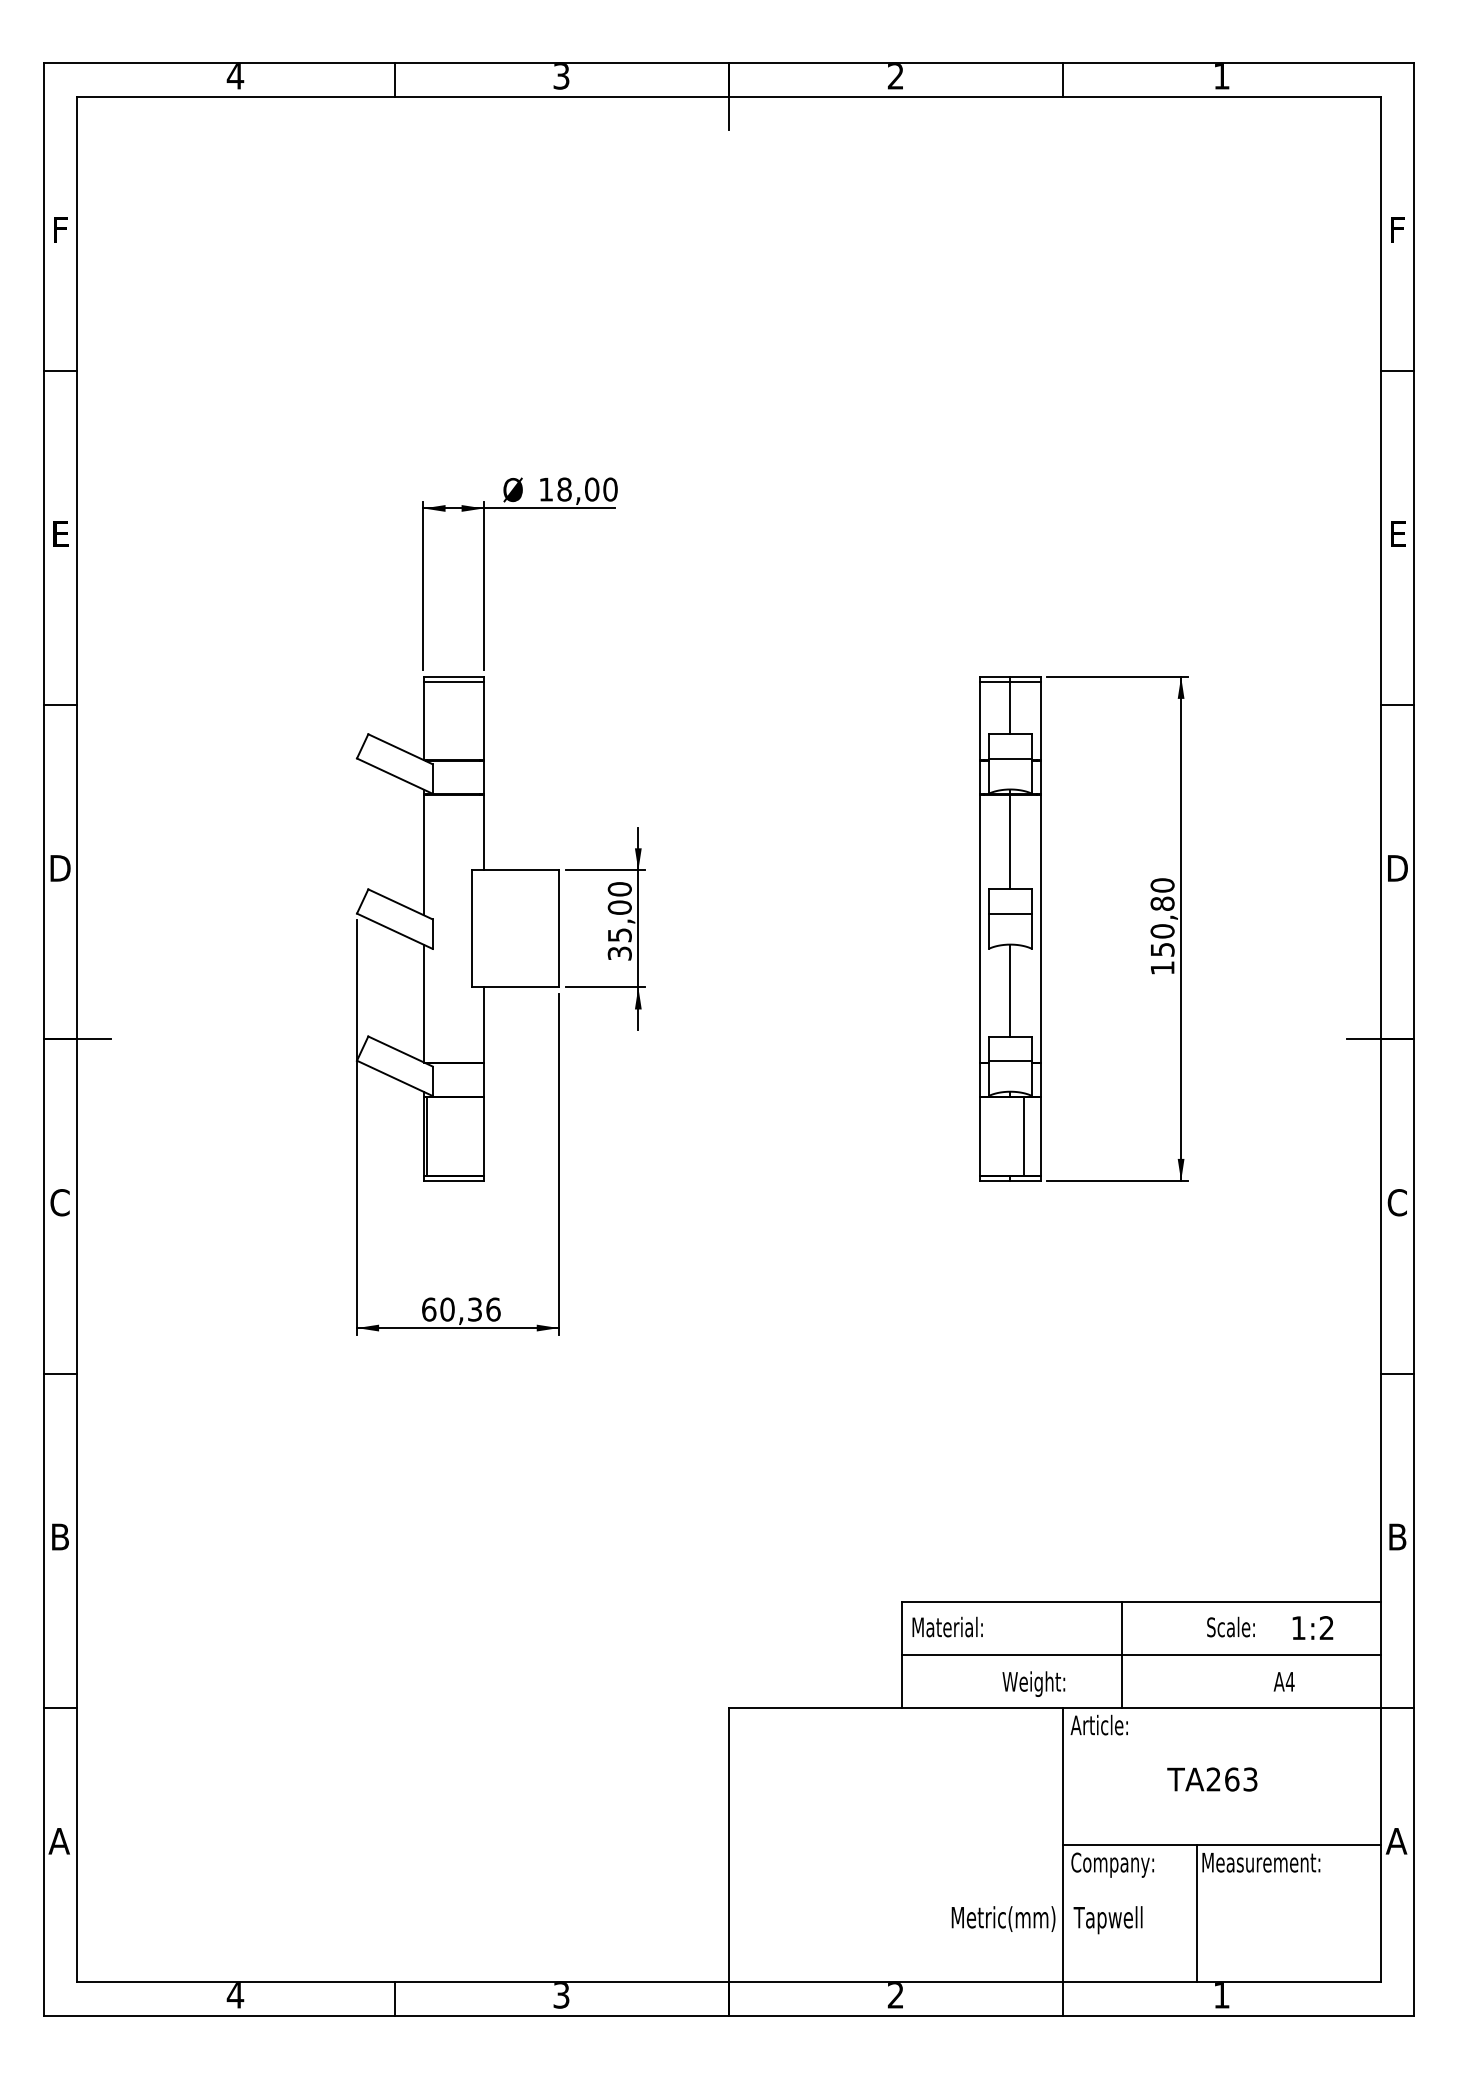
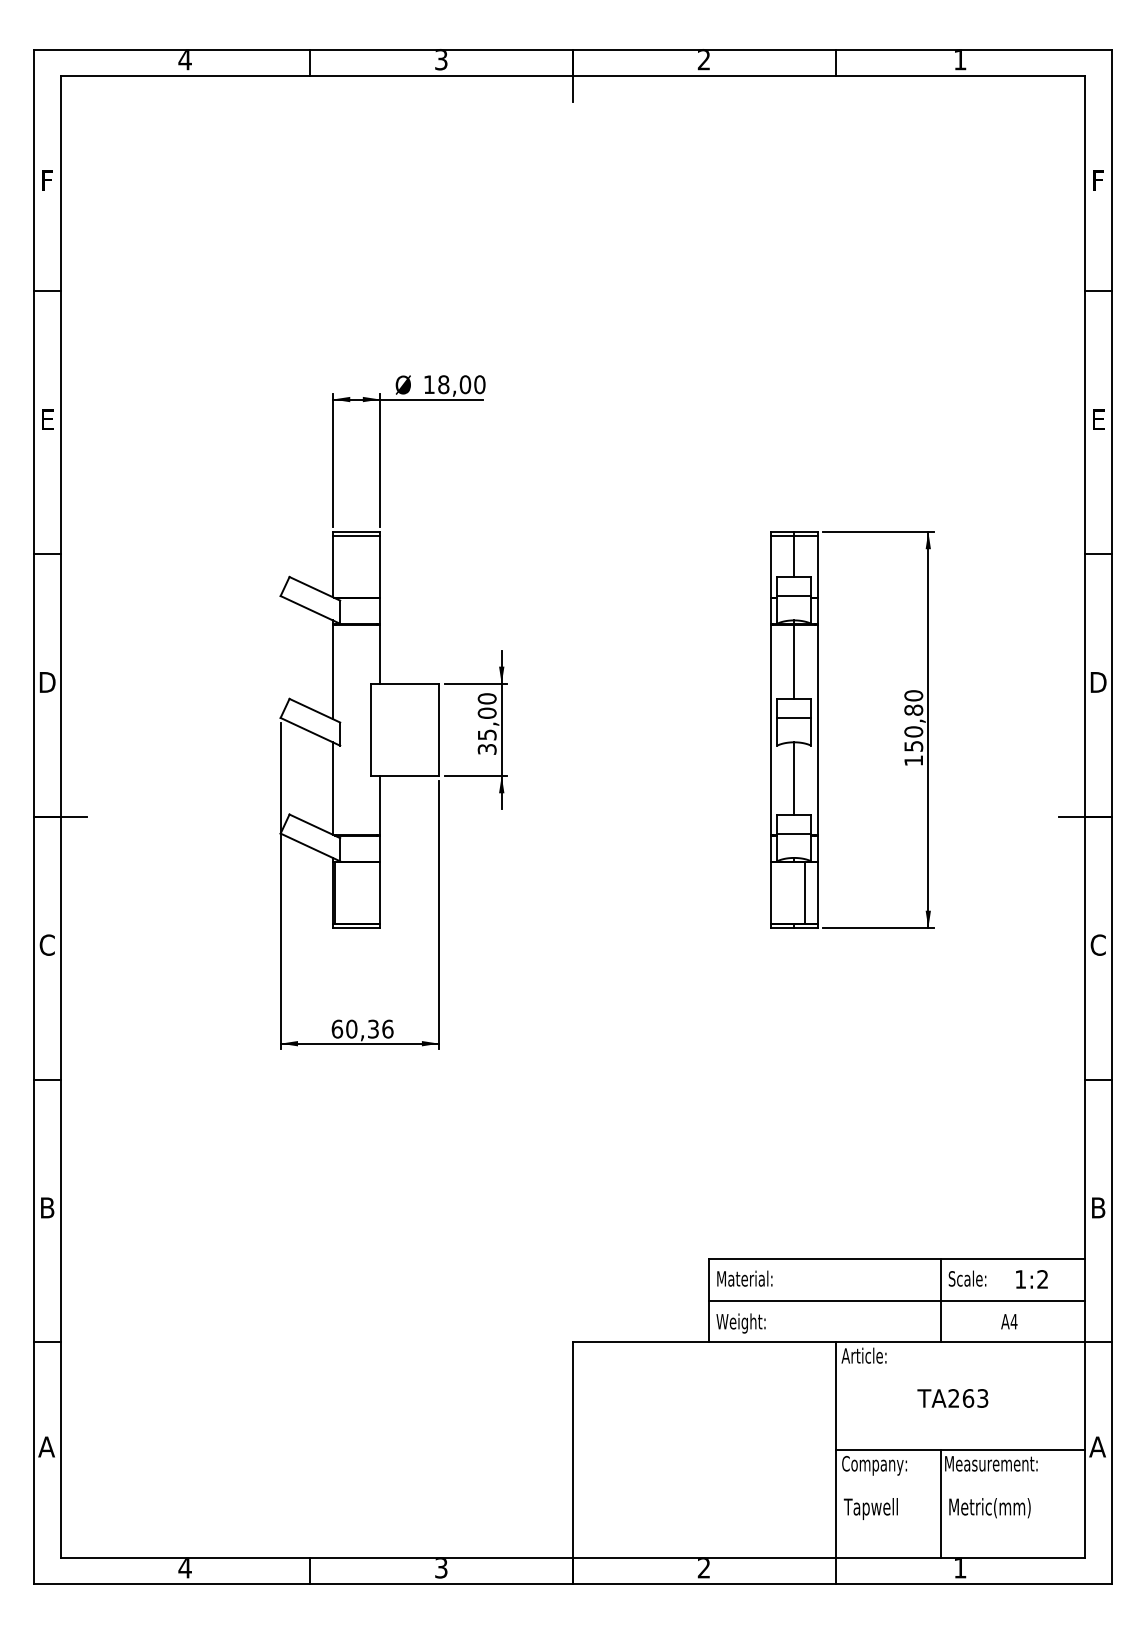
line: (1121, 1655) -> (940, 1301), moved
text: (1033, 1683) -> (740, 1323), moved
text: (1003, 1918) -> (989, 1507), moved

